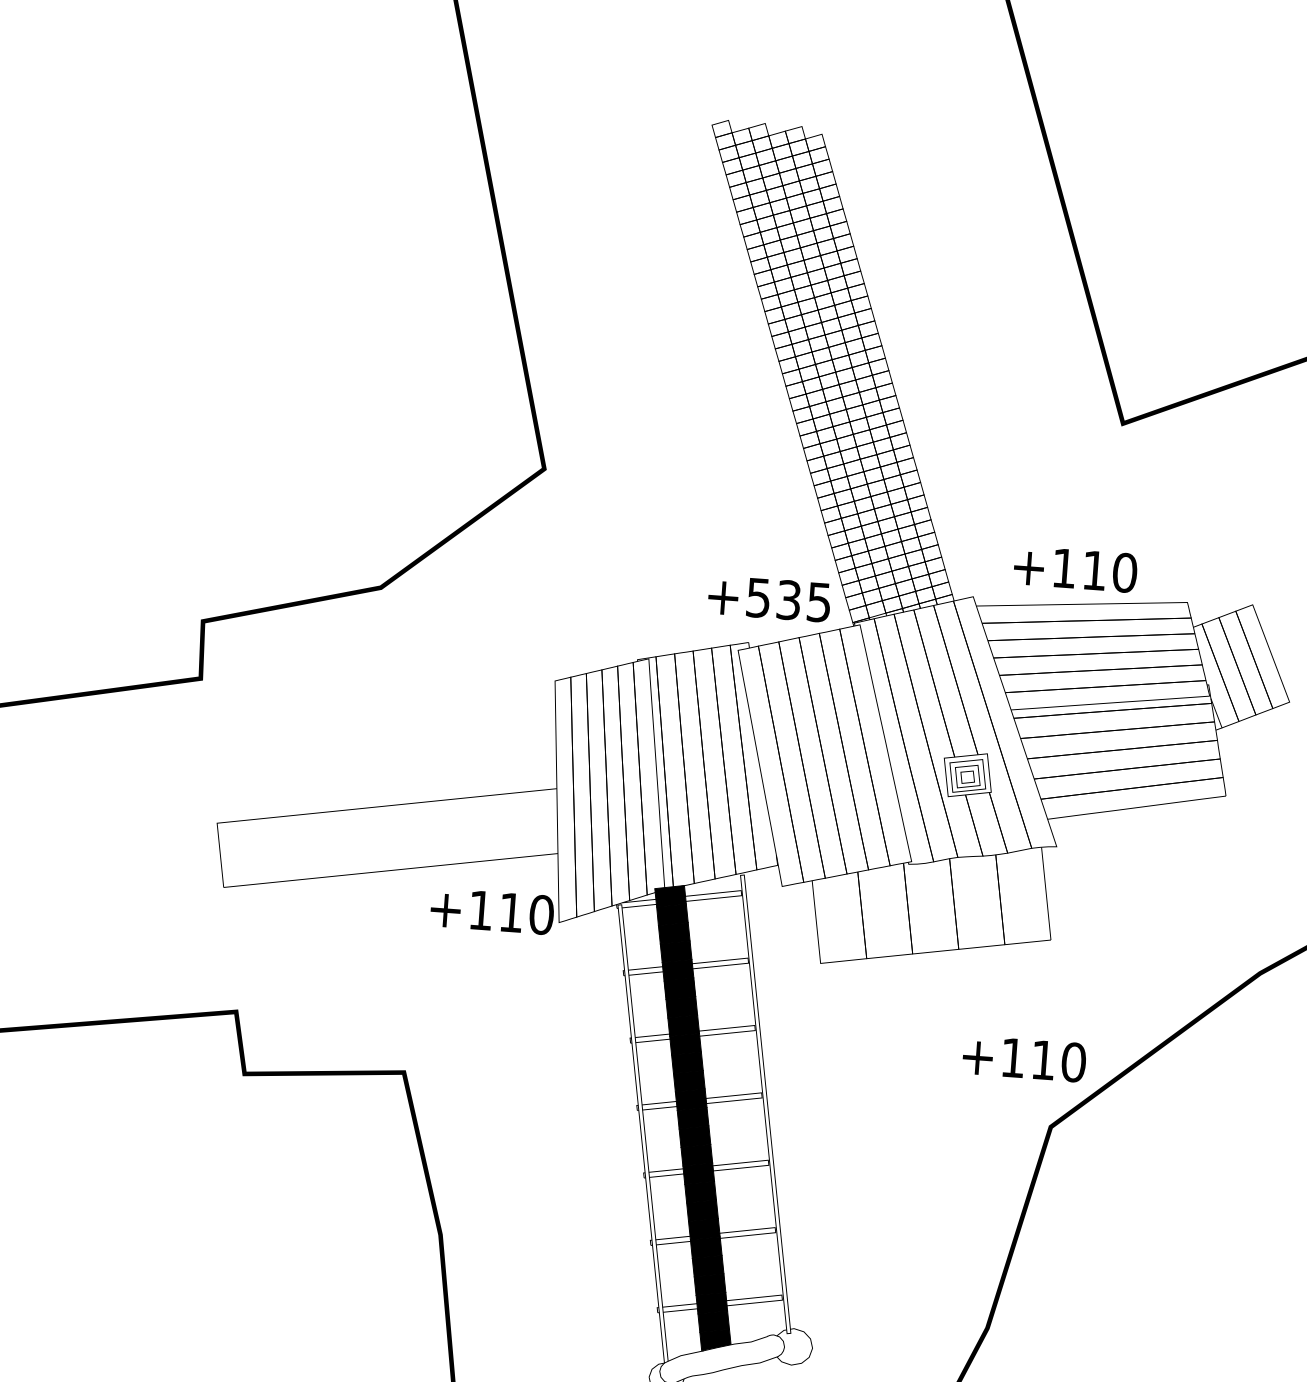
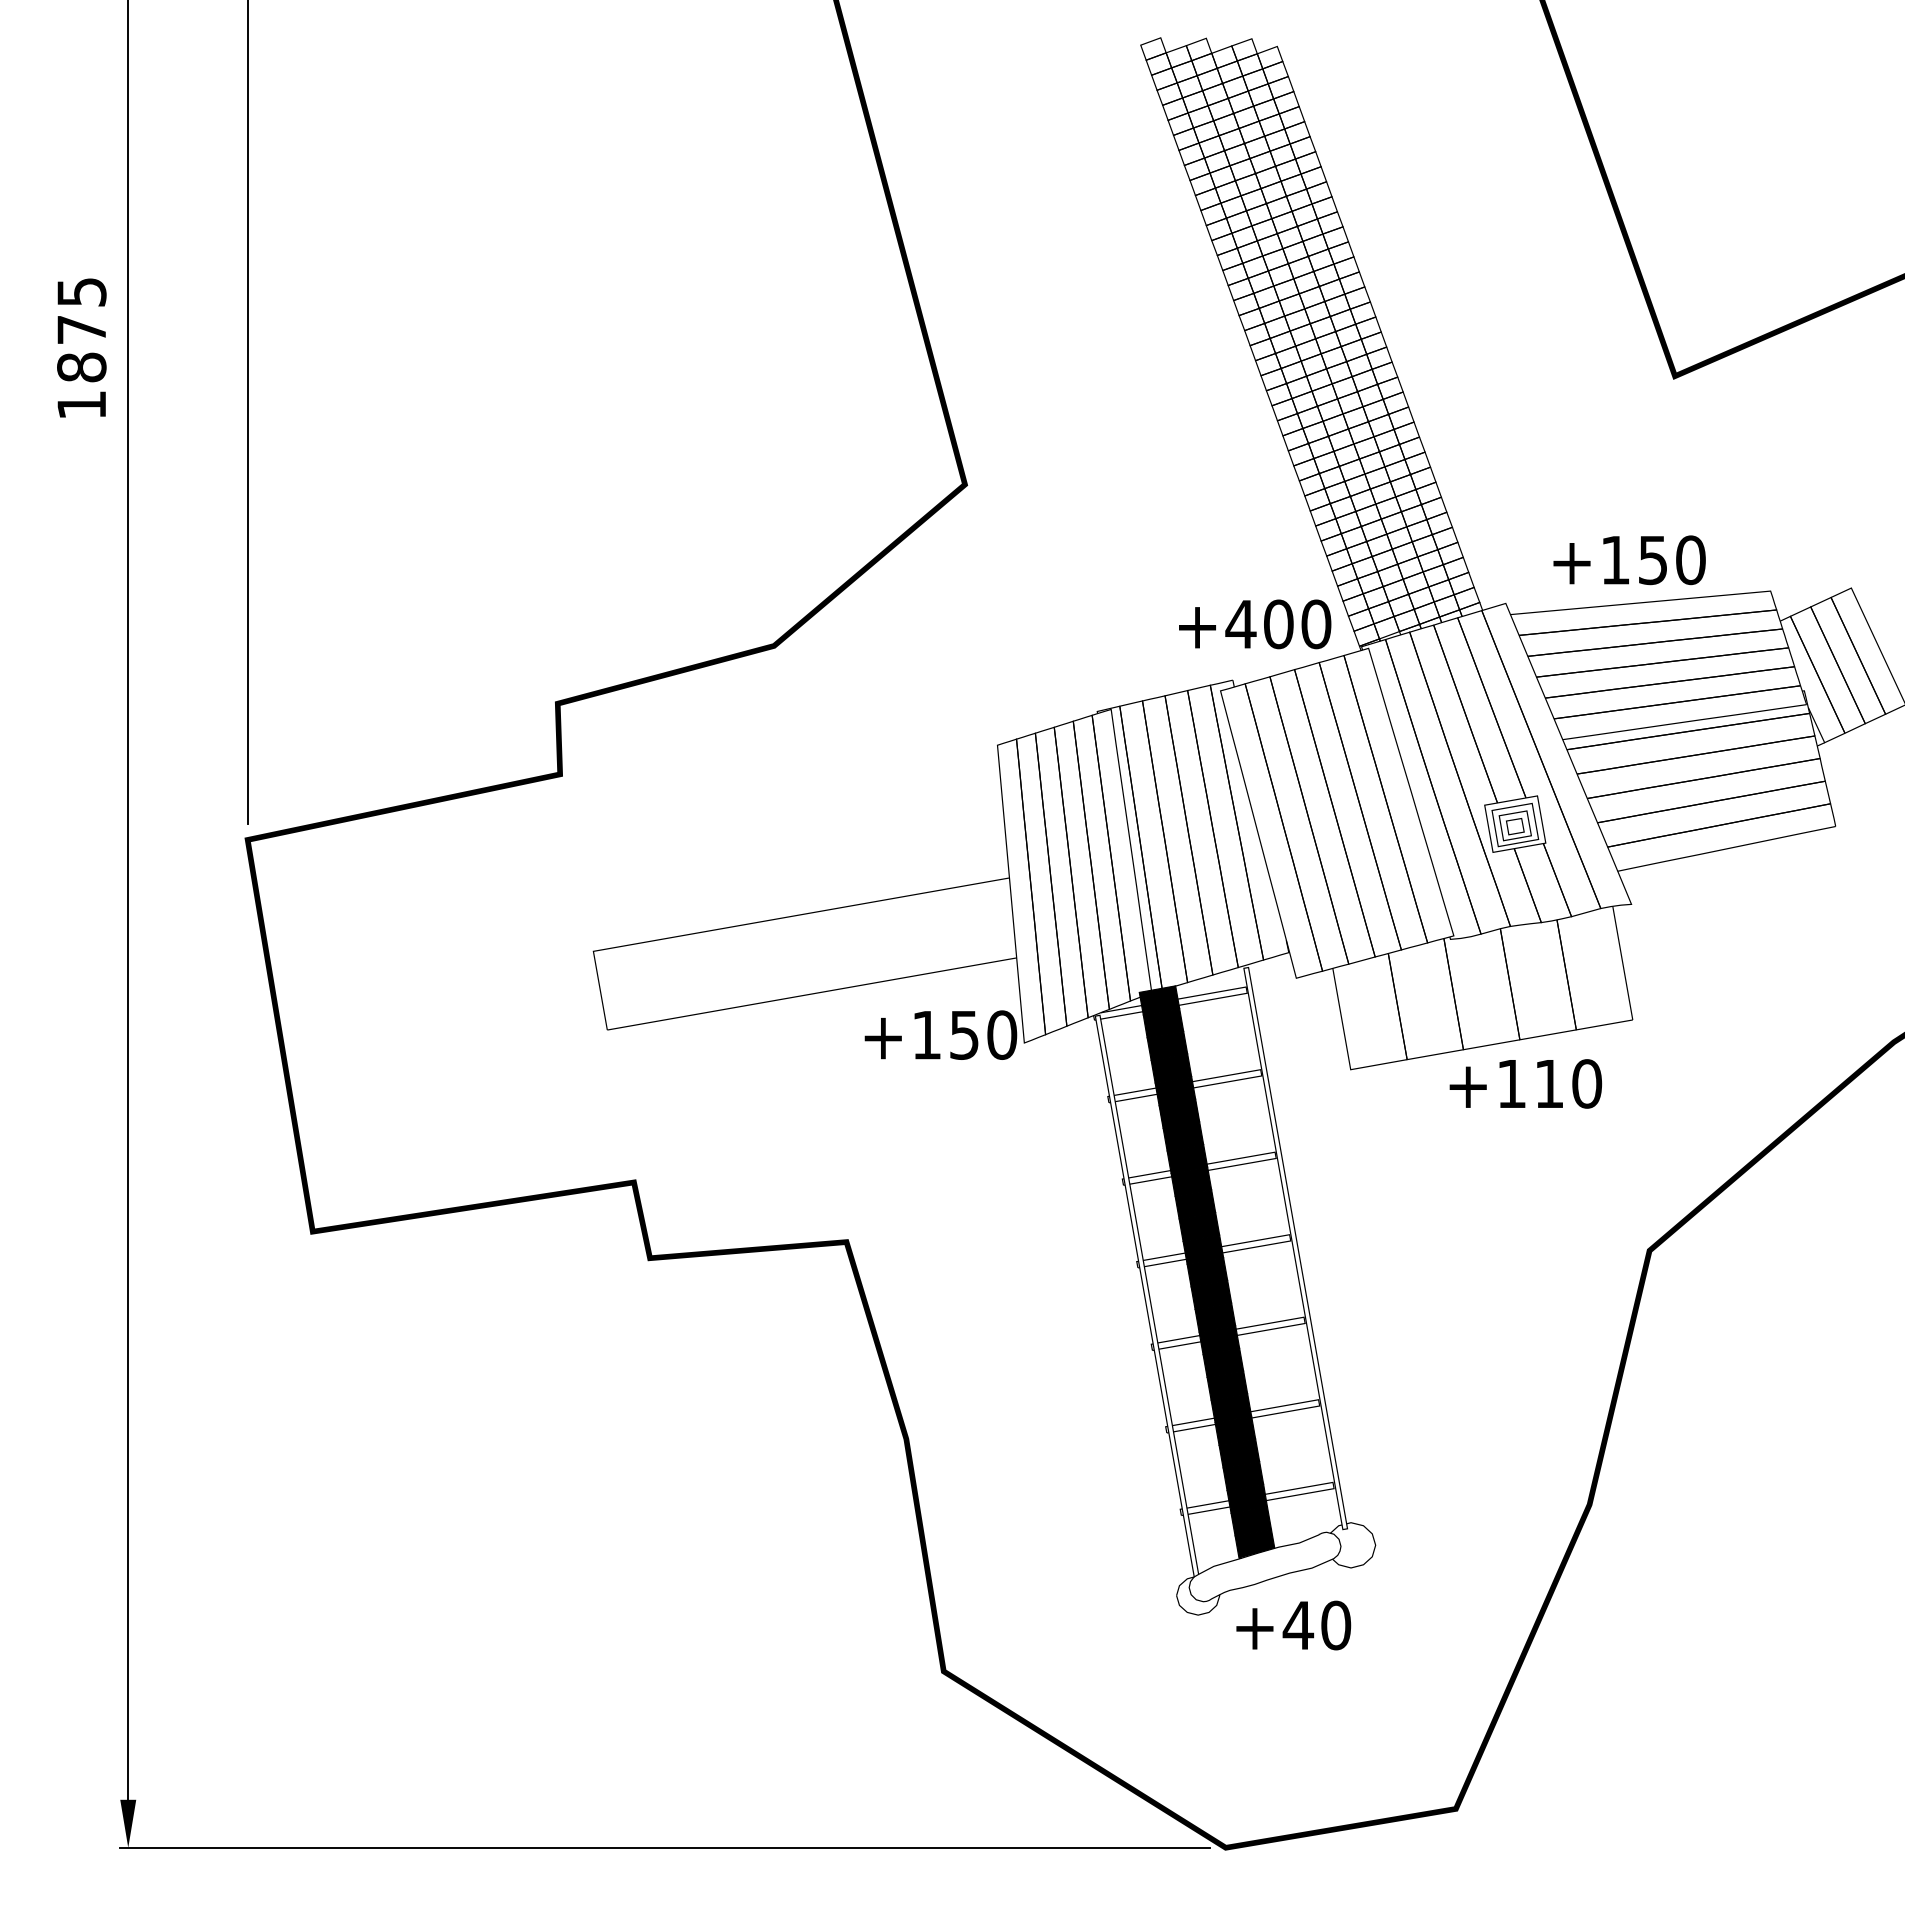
text: (1094, 570) -> (1652, 560), +110 -> +150
text: (788, 600) -> (1278, 624), +535 -> +400
text: (511, 913) -> (964, 1035), +110 -> +150
text: (1024, 1058) -> (1525, 1083), moved

